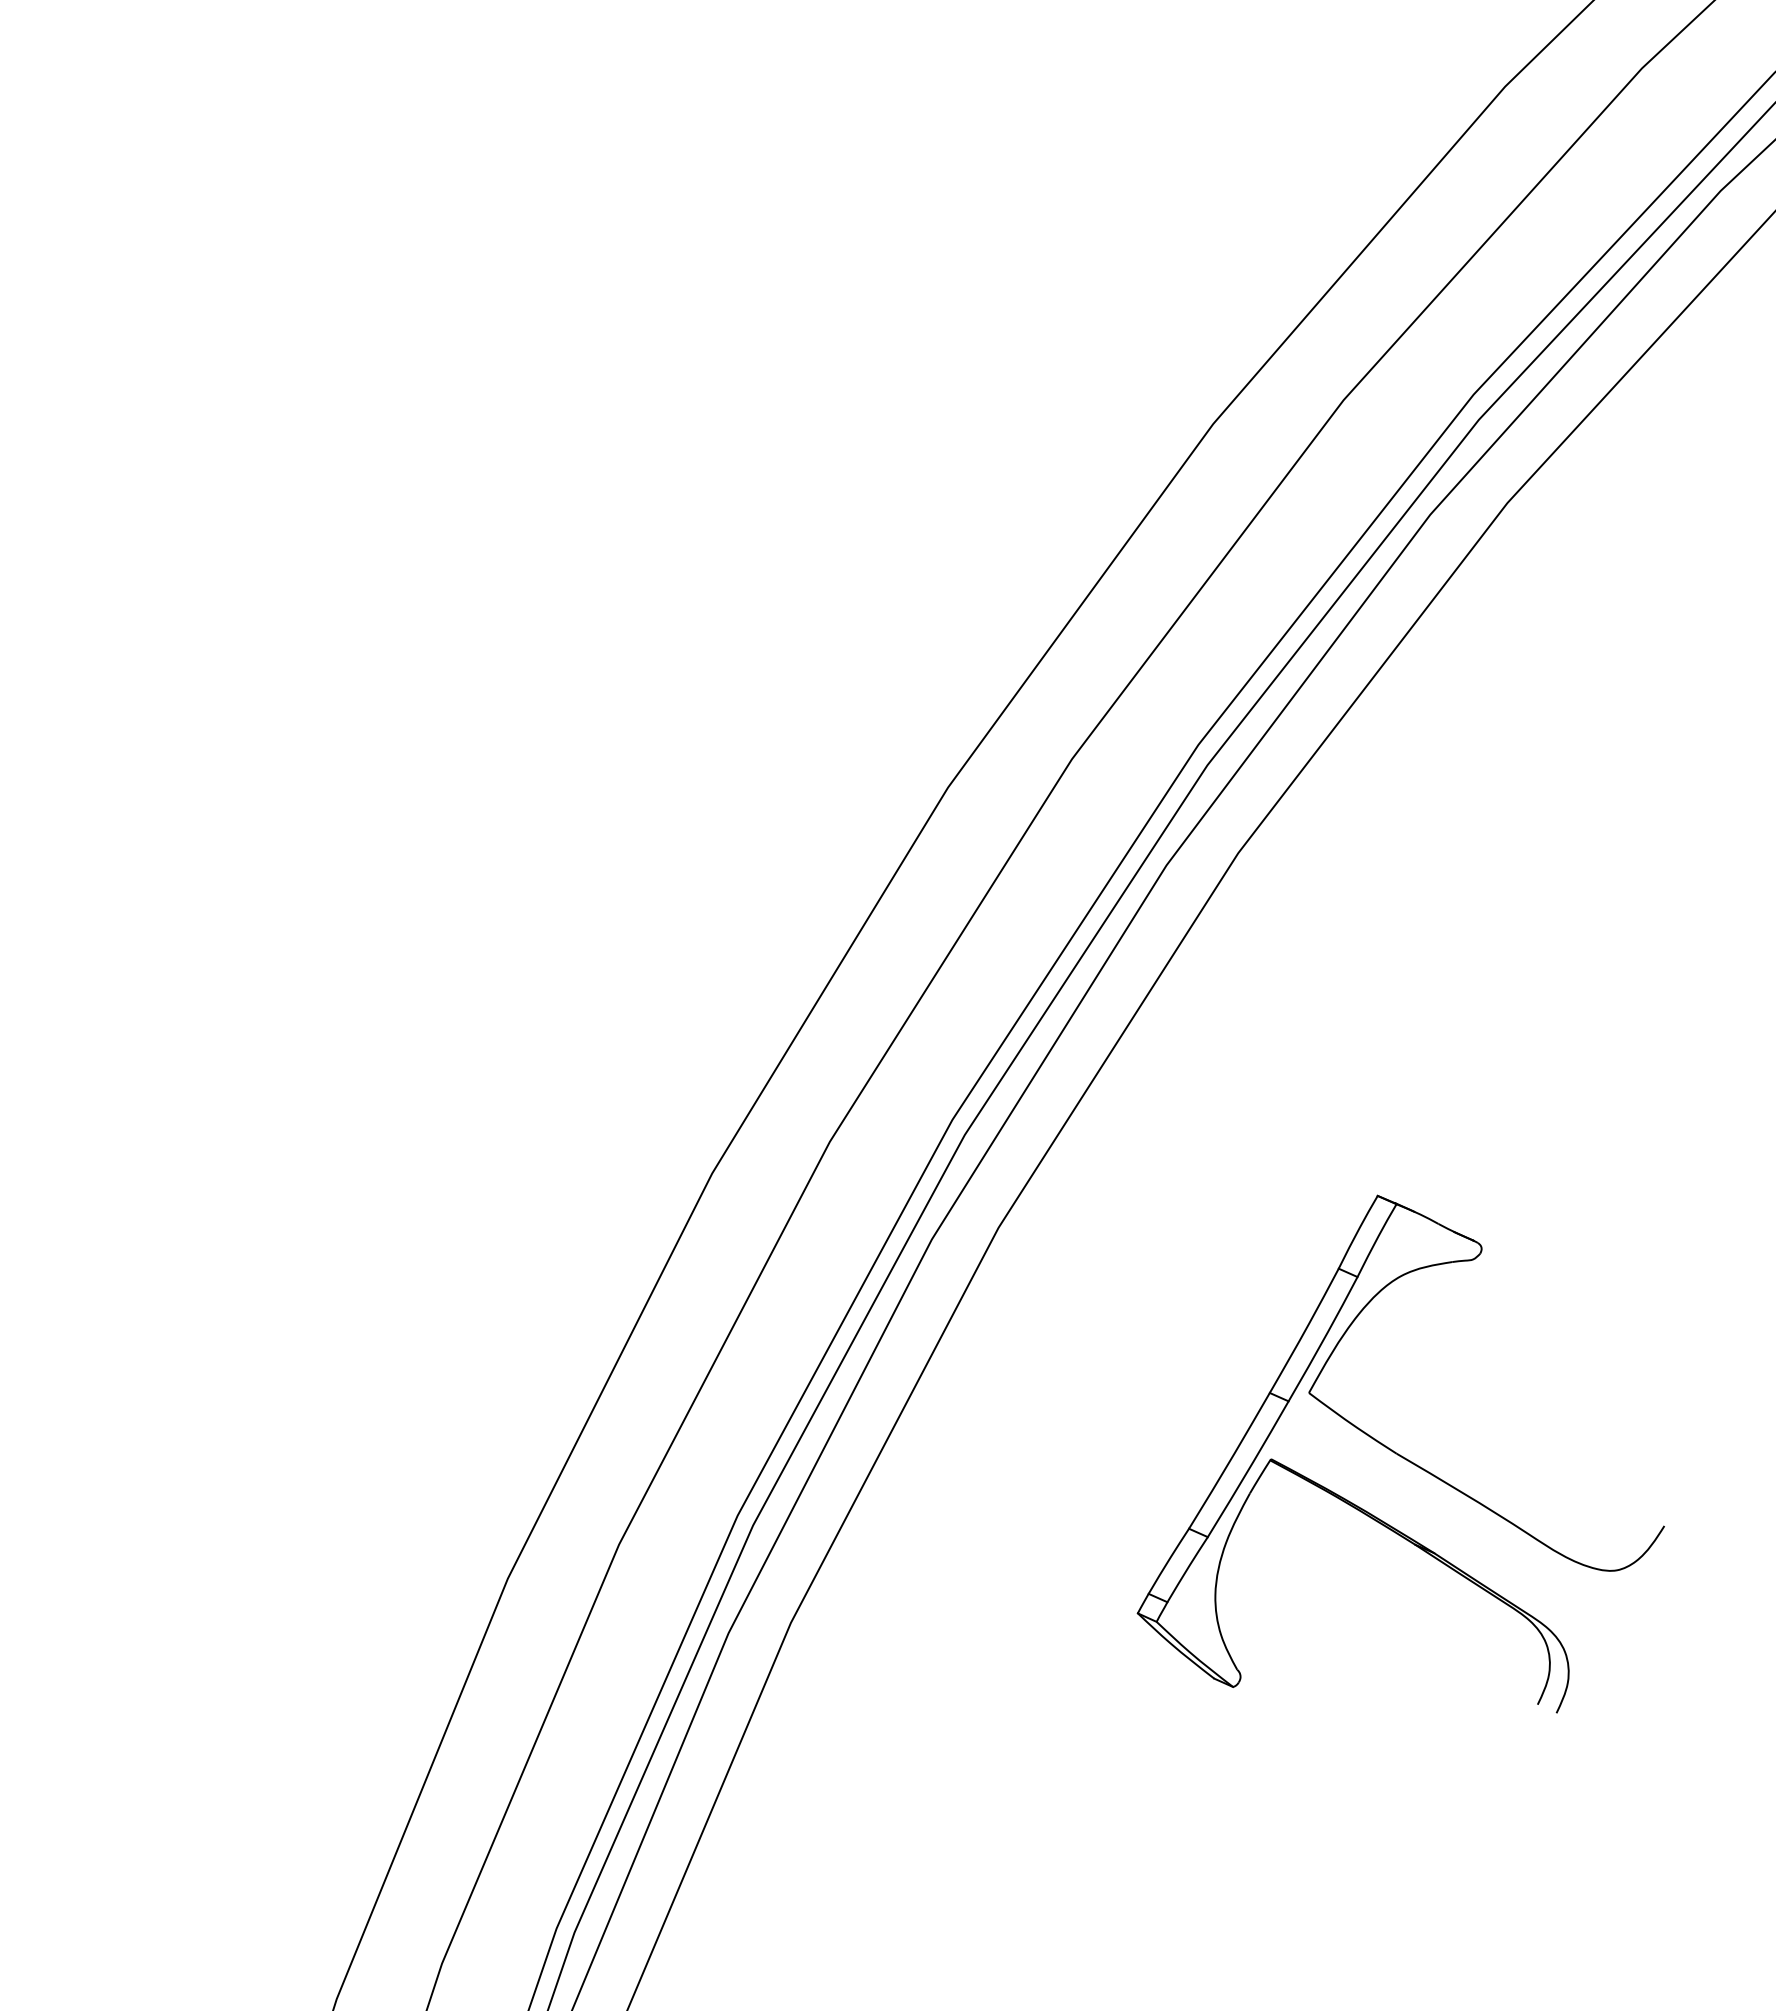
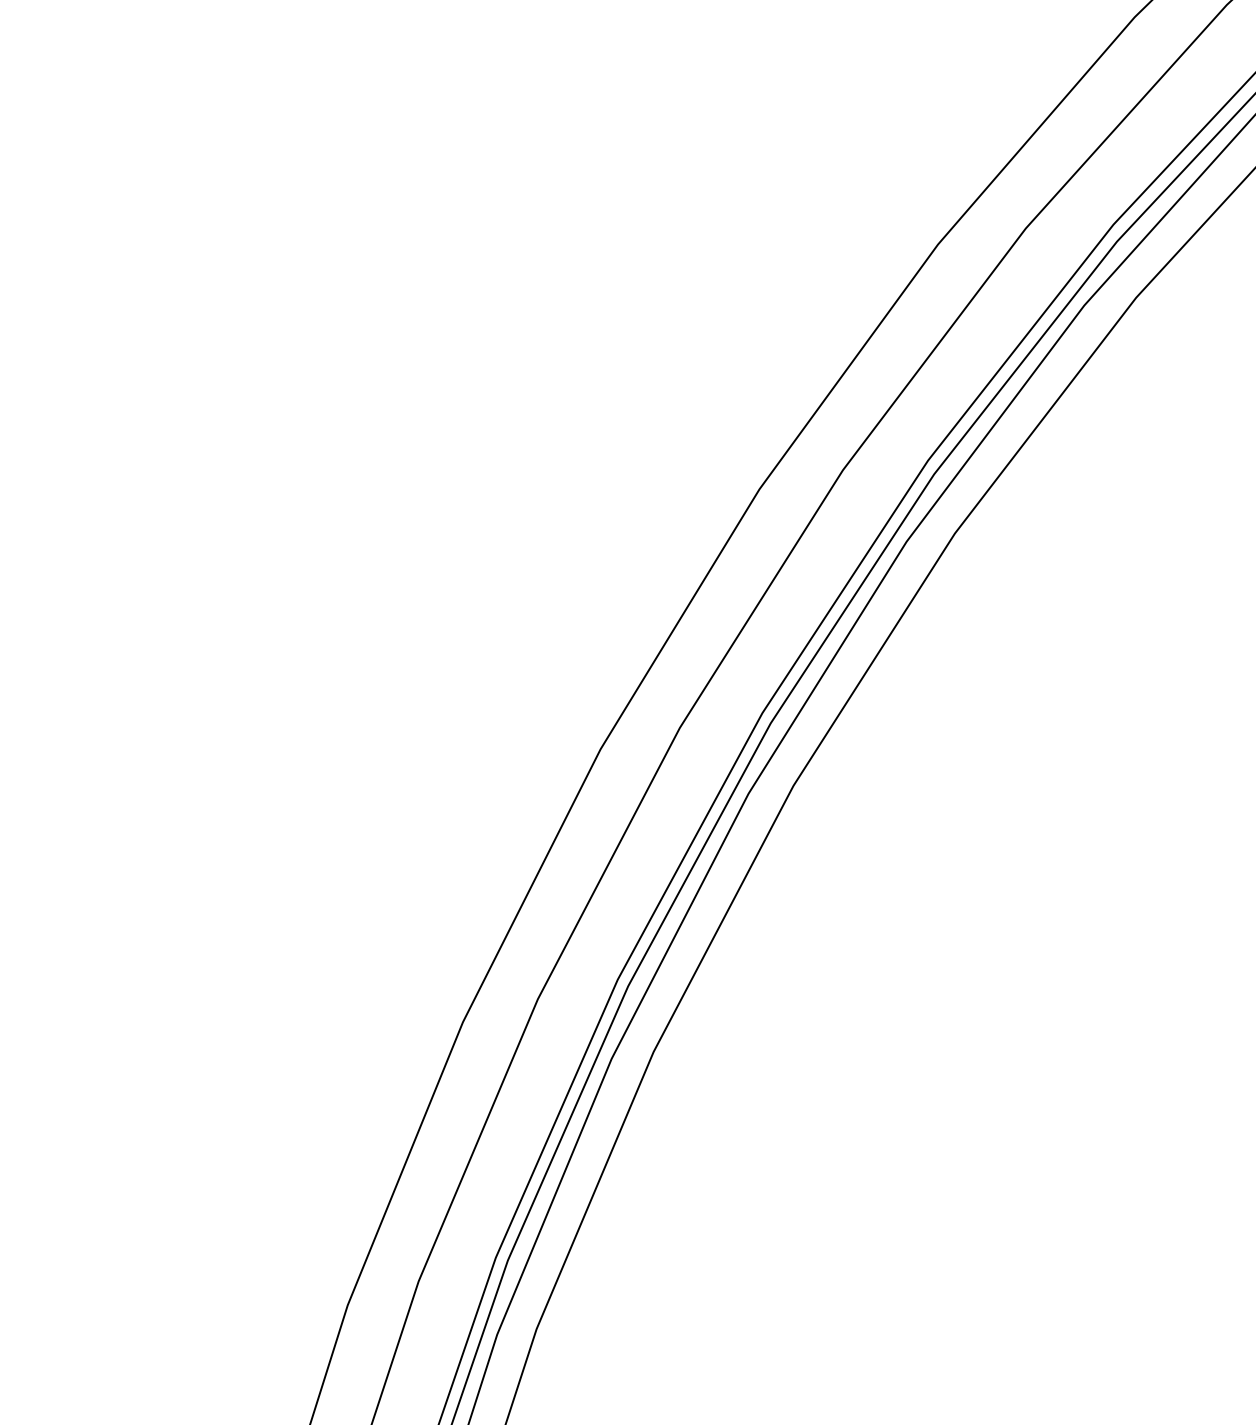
part: (1400, 1452) -> (1064, 937), removed

